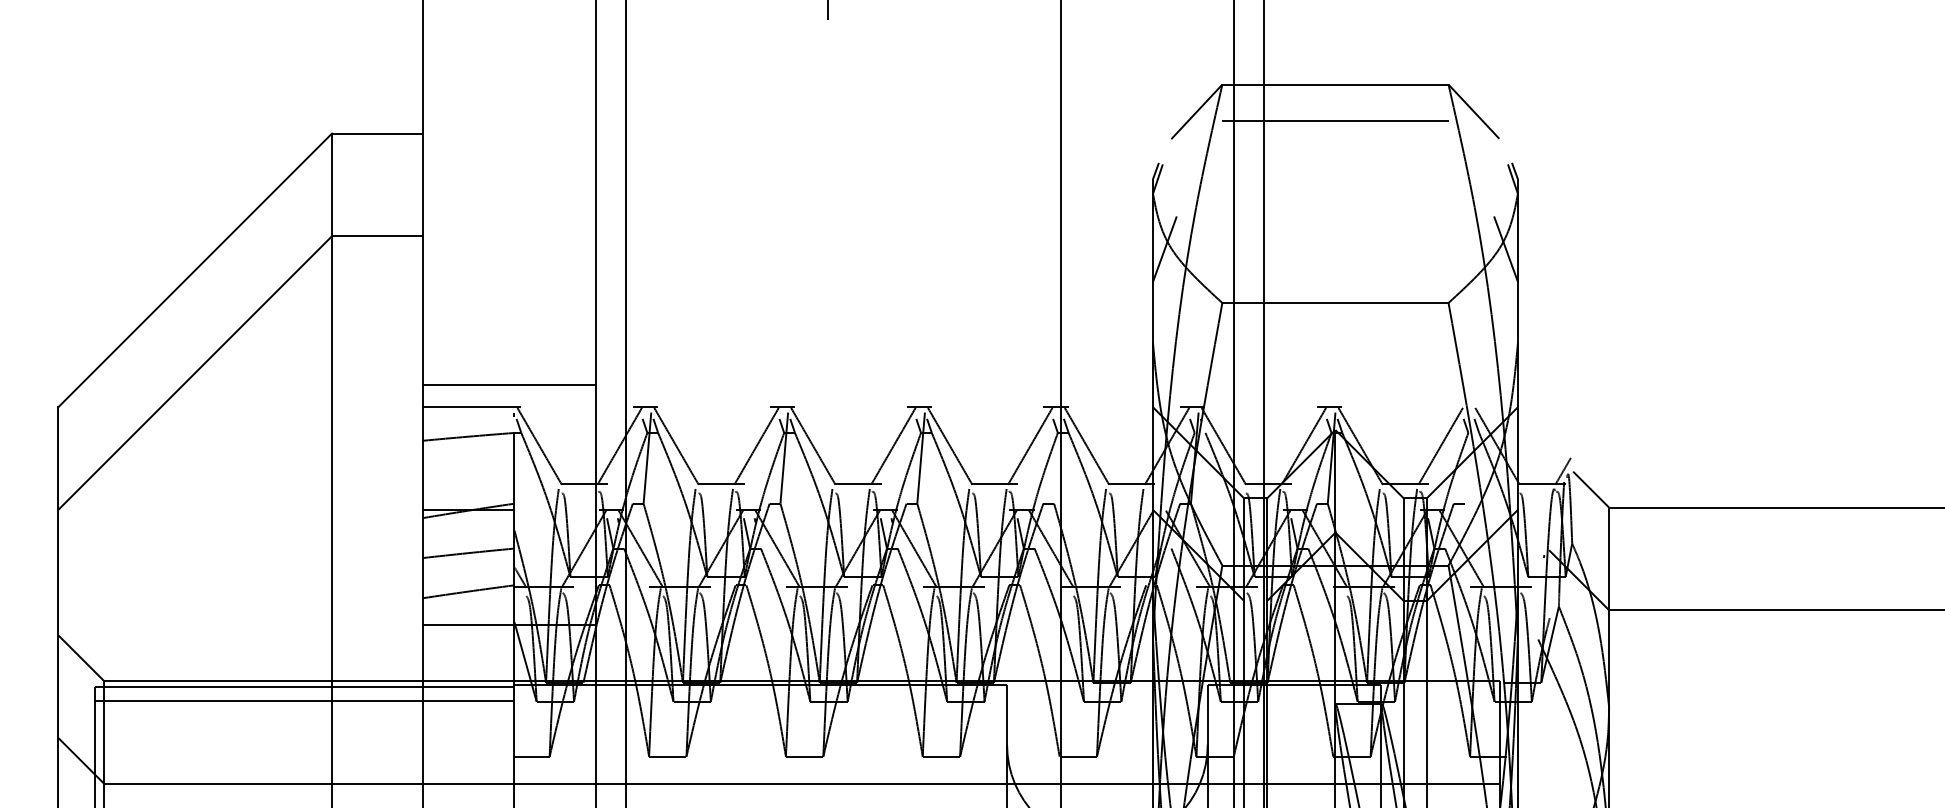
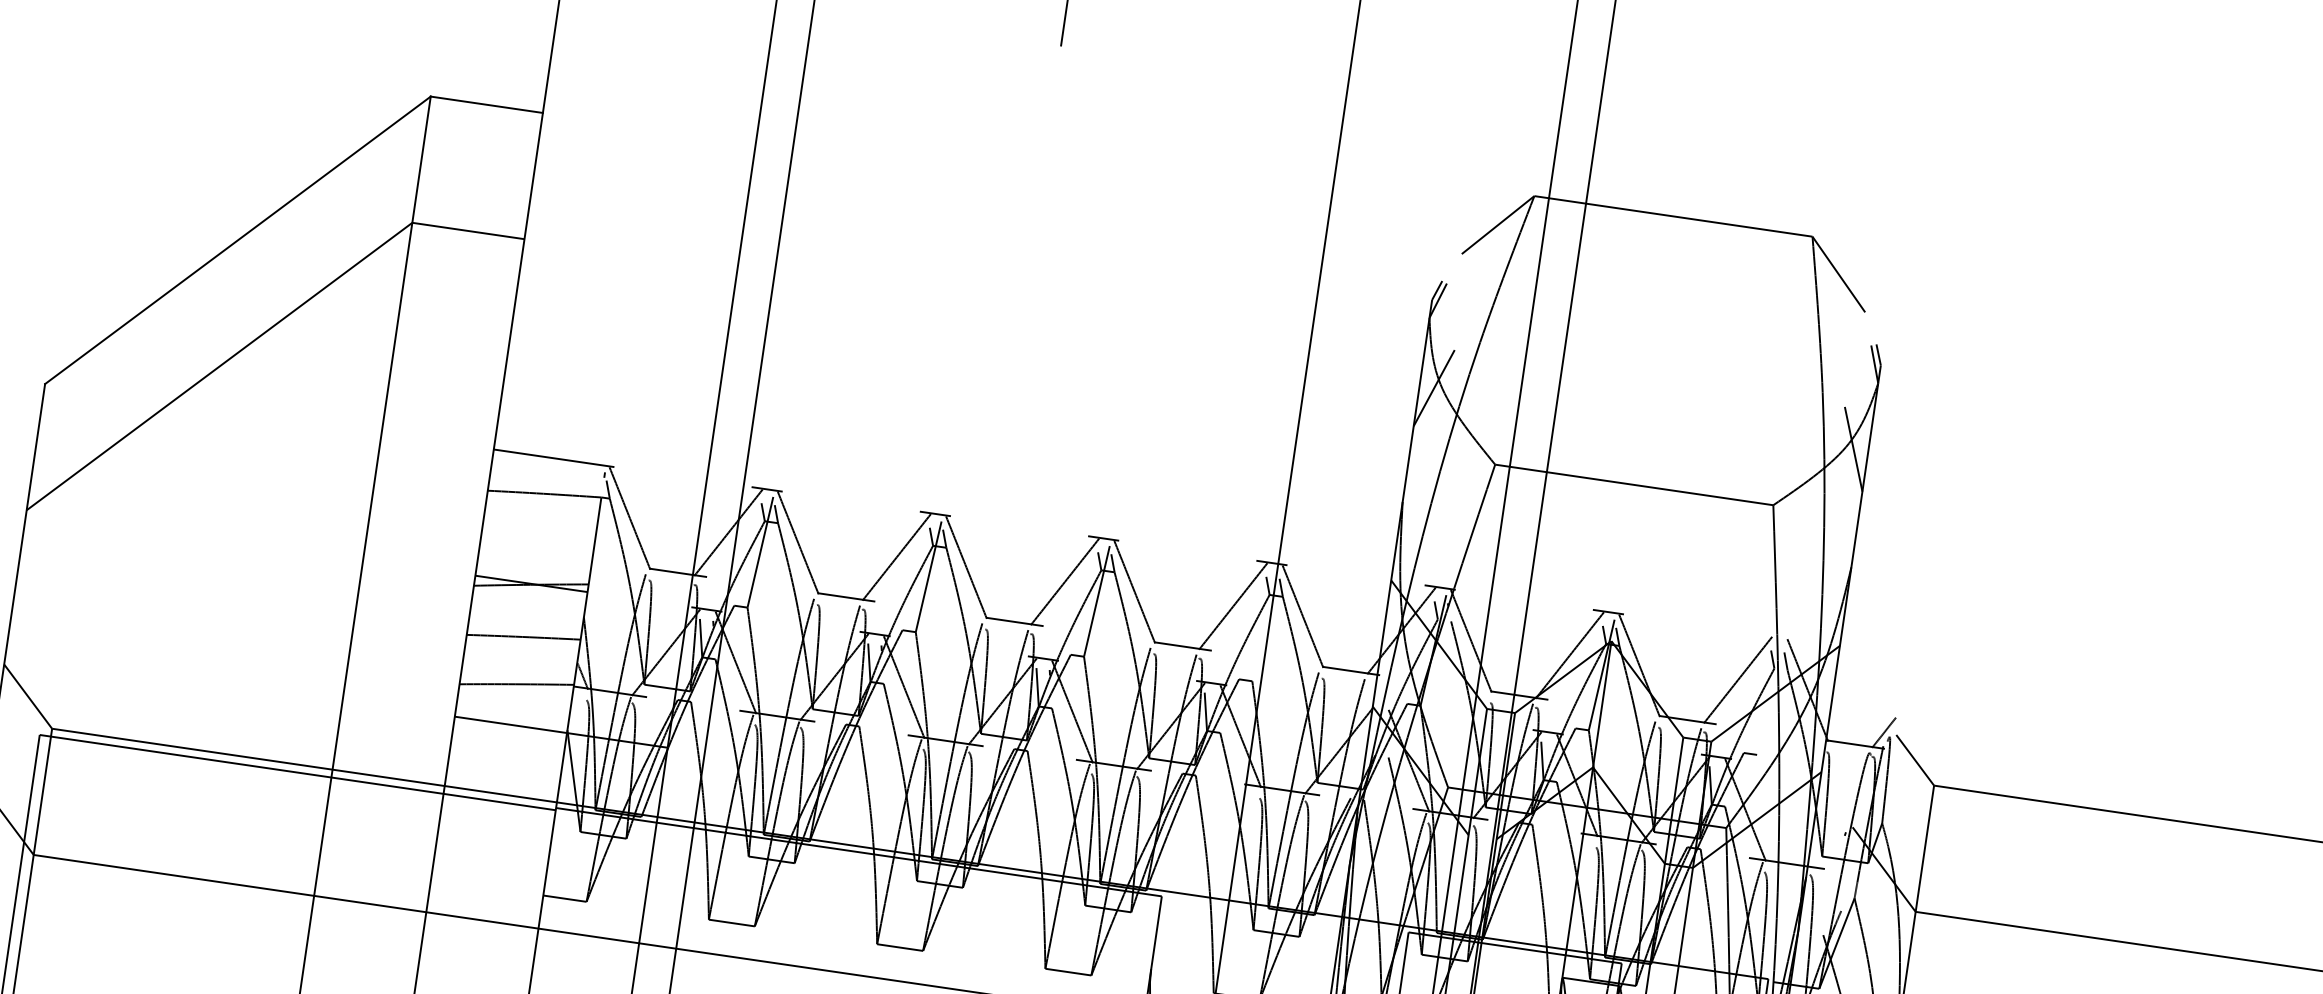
line: (1335, 121) -> (1666, 261), removed
line: (509, 385) -> (603, 438), removed
line: (304, 700) -> (295, 788), removed

